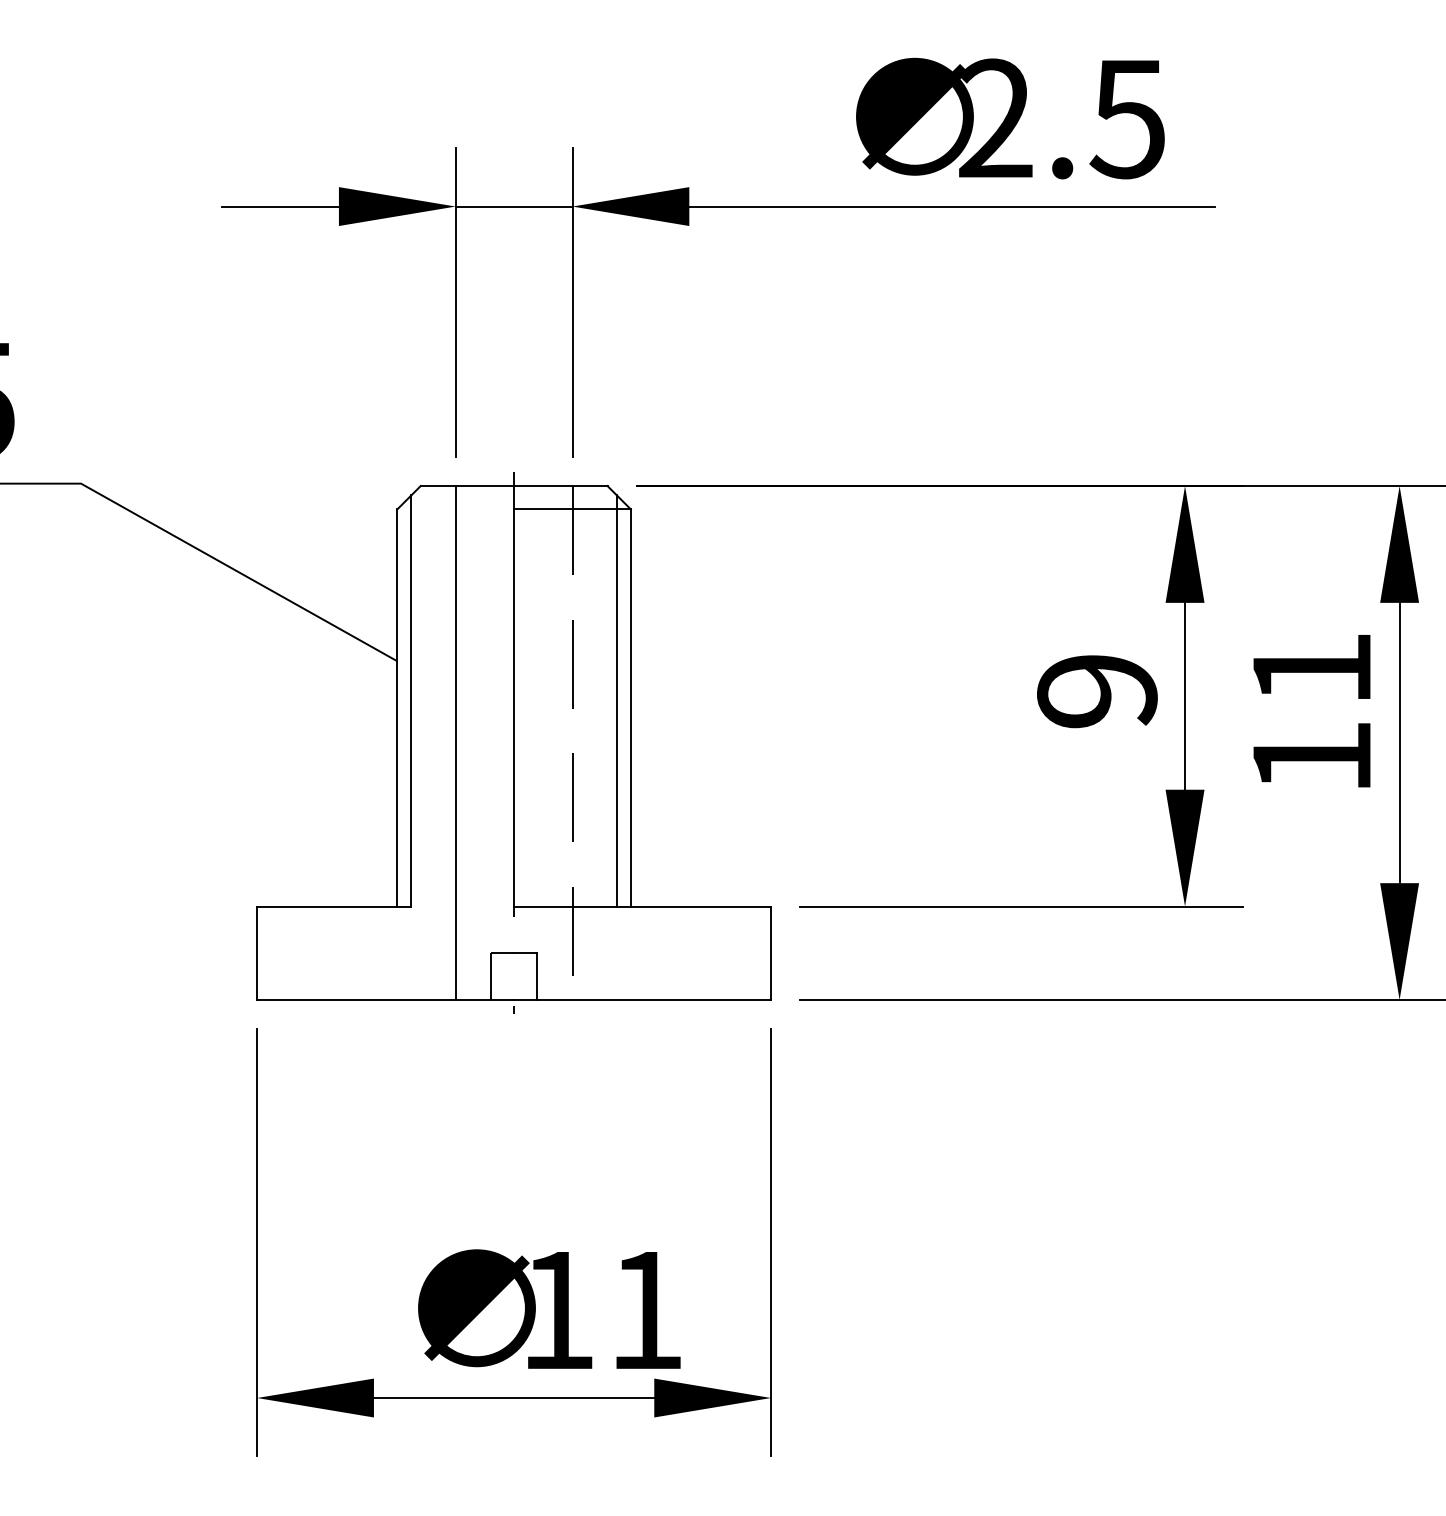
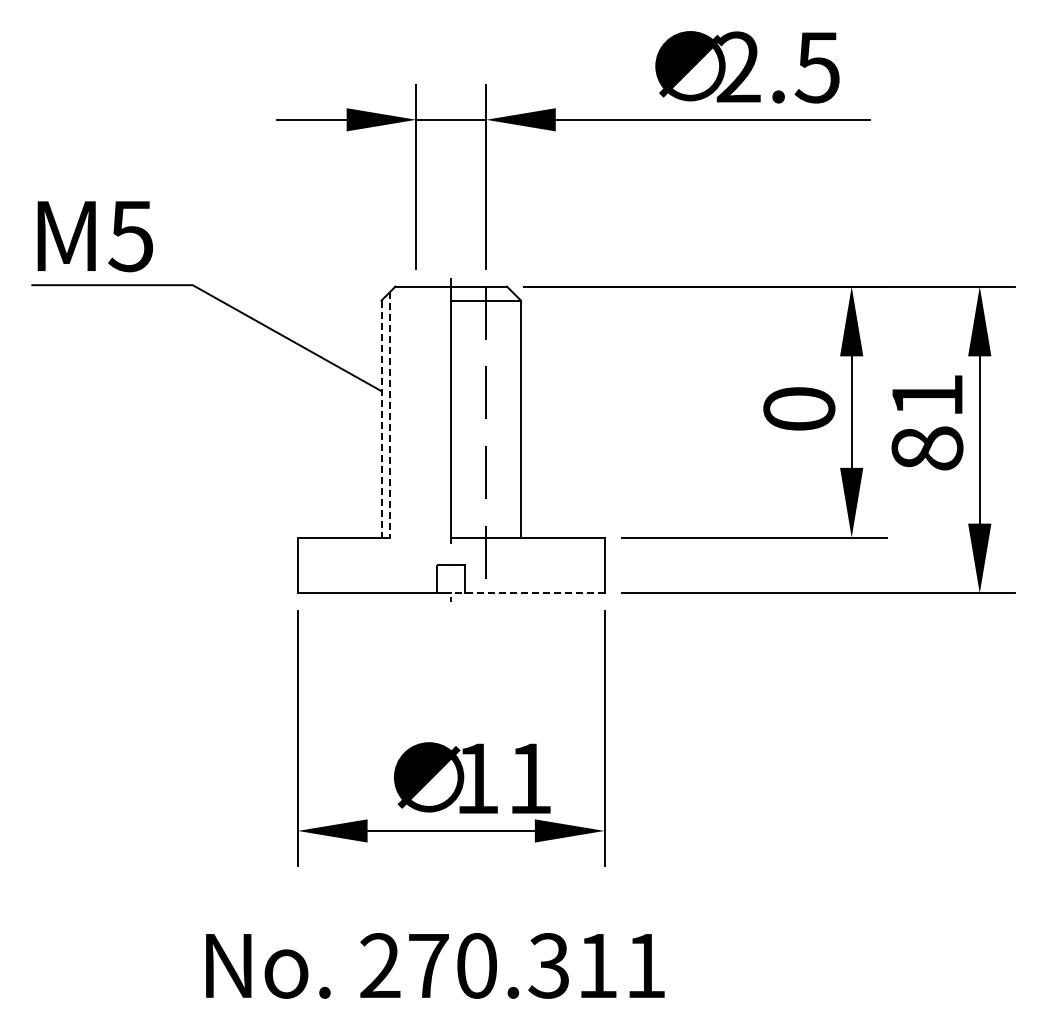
text: (1097, 691) -> (799, 409), 9 -> 0
line: (410, 700) -> (389, 414), solid -> dashed
line: (616, 700) -> (512, 414), removed
line: (397, 708) -> (381, 419), solid -> dashed
line: (455, 742) -> (416, 439), removed
text: (1312, 757) -> (927, 448), 11 -> 81
line: (641, 1000) -> (527, 593), solid -> dashed

